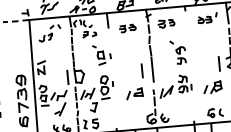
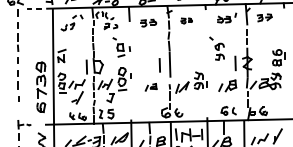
part: (166, 23) -> (186, 20), size x0.7
part: (177, 52) -> (216, 48), moved
part: (134, 94) -> (150, 87), size x0.7

